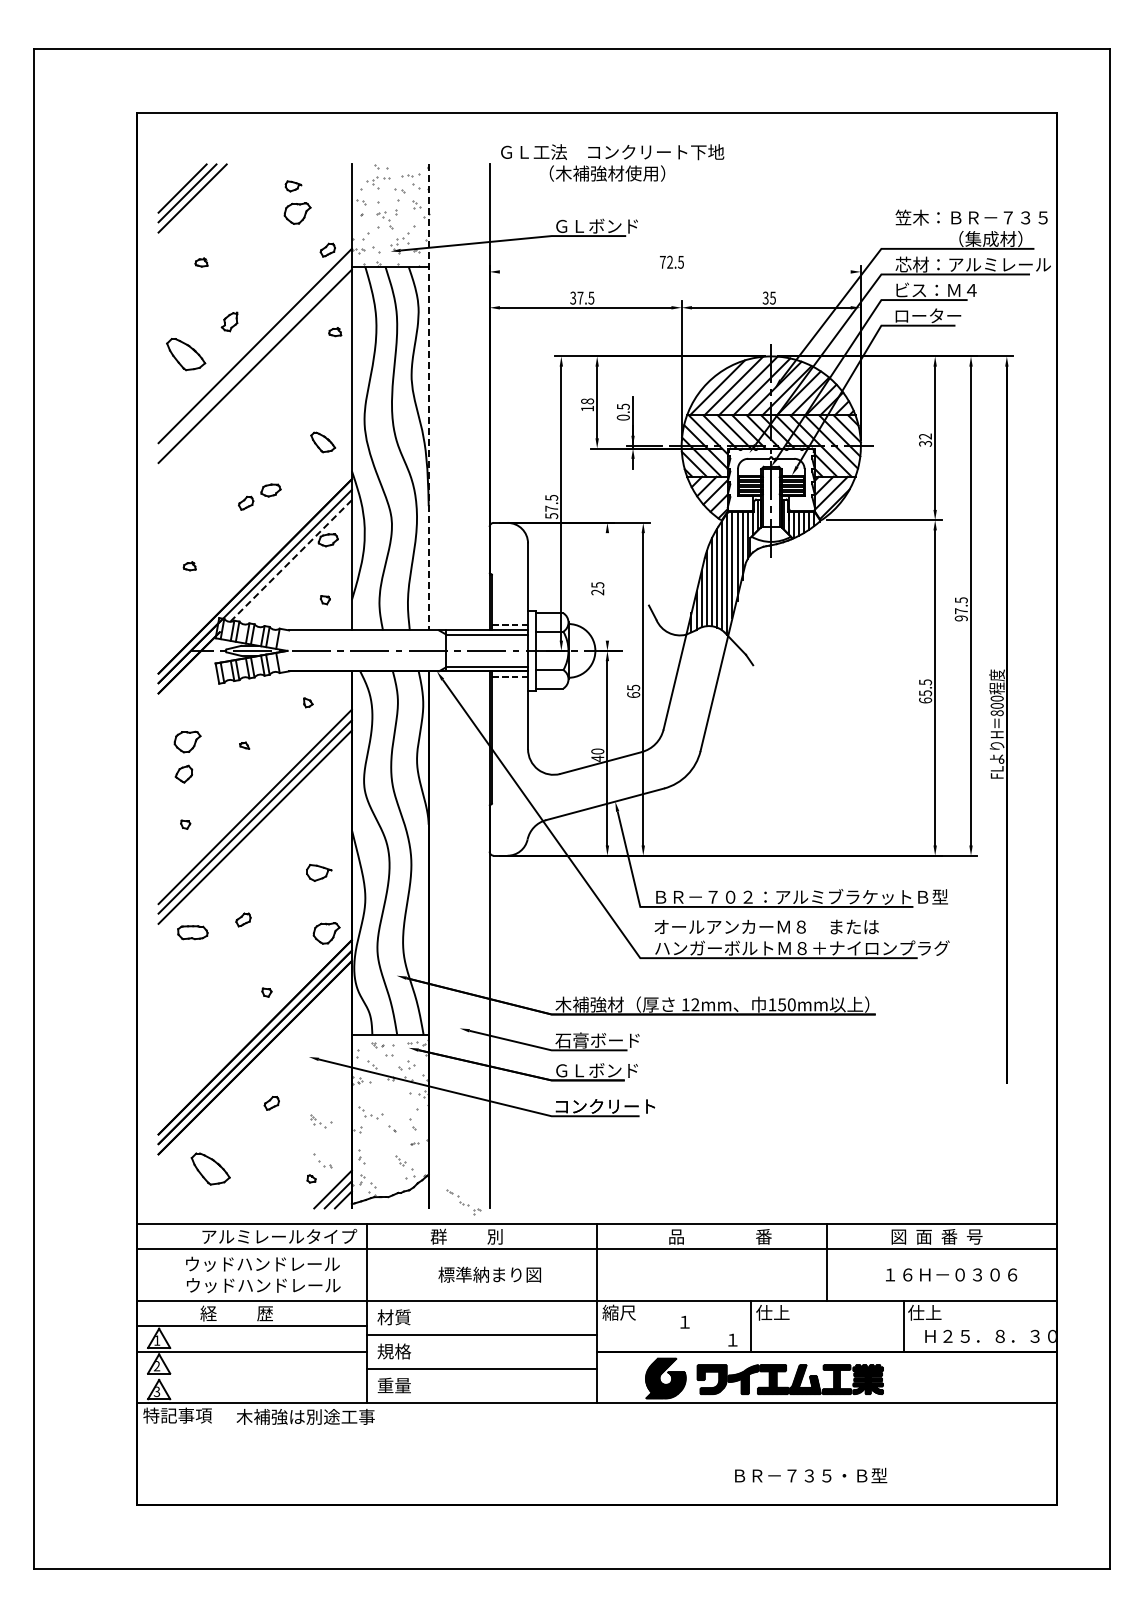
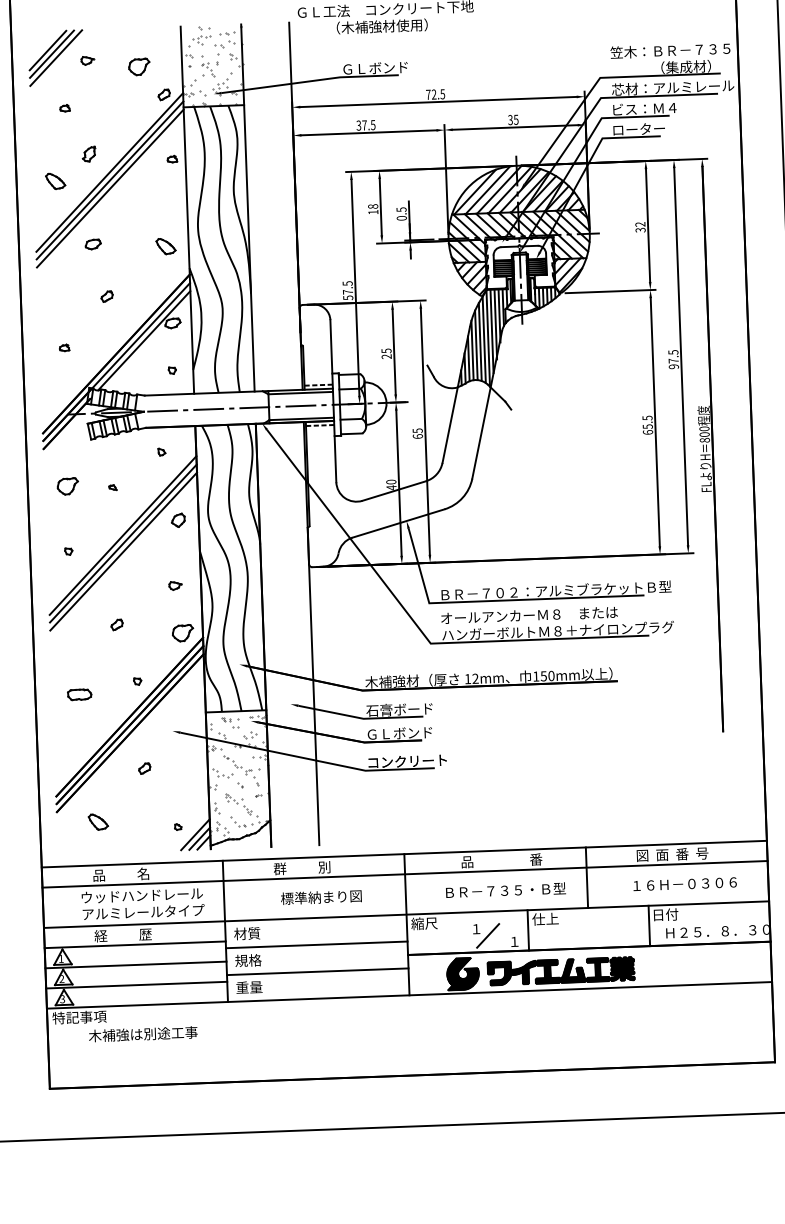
part: (293, 186) -> (87, 60), moved
line: (674, 271) -> (437, 101), added
part: (186, 354) -> (55, 181), size x0.62
line: (254, 355) -> (109, 180), added
line: (428, 397) -> (247, 208), dashed -> solid
part: (270, 490) -> (92, 244), moved
line: (291, 560) -> (144, 340), dashed -> solid
line: (607, 586) -> (394, 351), added
part: (183, 773) -> (177, 519), moved
part: (319, 873) -> (175, 586), size x0.62
part: (192, 932) -> (79, 694), moved
part: (321, 1121) -> (234, 798), moved
part: (322, 1160) -> (237, 821), moved
part: (210, 1168) -> (98, 821), size x0.62
part: (463, 1202) -> (237, 765), moved
text: (279, 1236) -> (154, 873), アルミレールタイプ -> 品          名
text: (263, 1285) -> (143, 912), ウッドハンドレール -> アルミレールタイプ
text: (924, 1312) -> (664, 914), 仕上 -> 日付
line: (698, 1330) -> (487, 935), added
line: (251, 1377) -> (136, 985), added
text: (305, 1416) -> (143, 1033), moved
text: (811, 1475) -> (506, 890), moved

